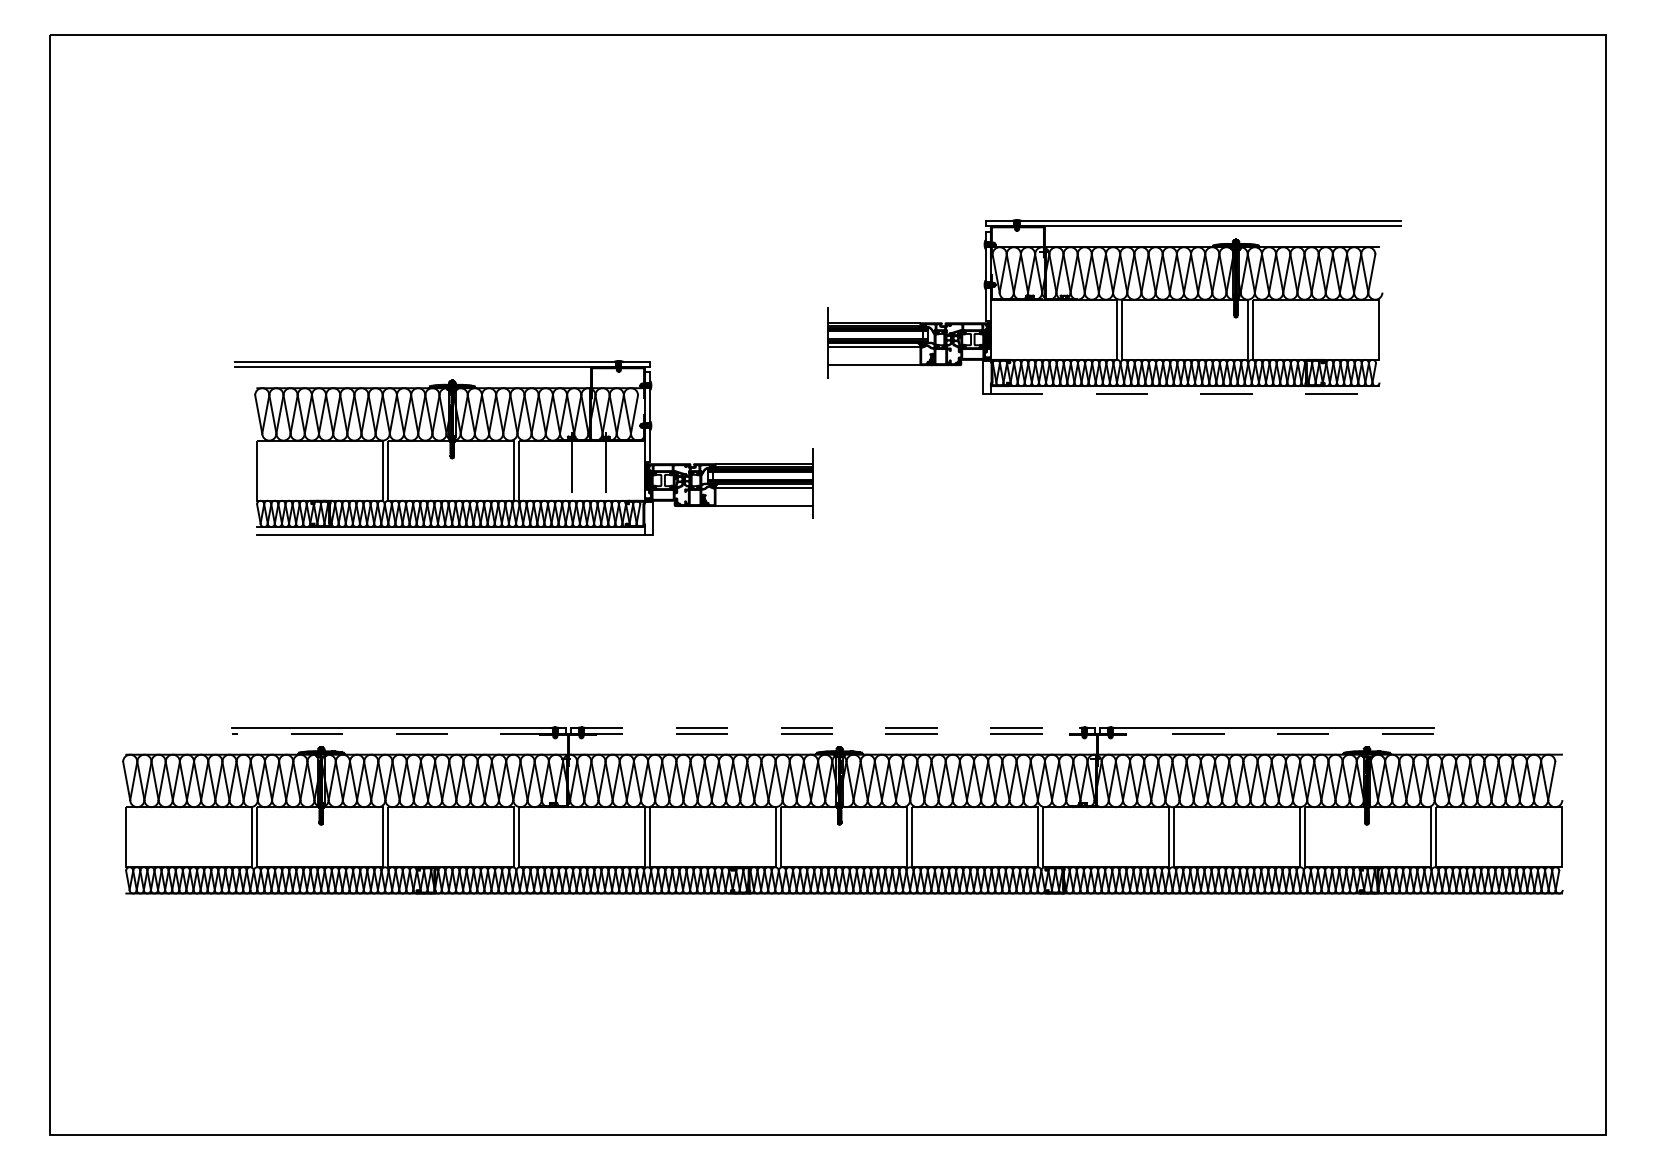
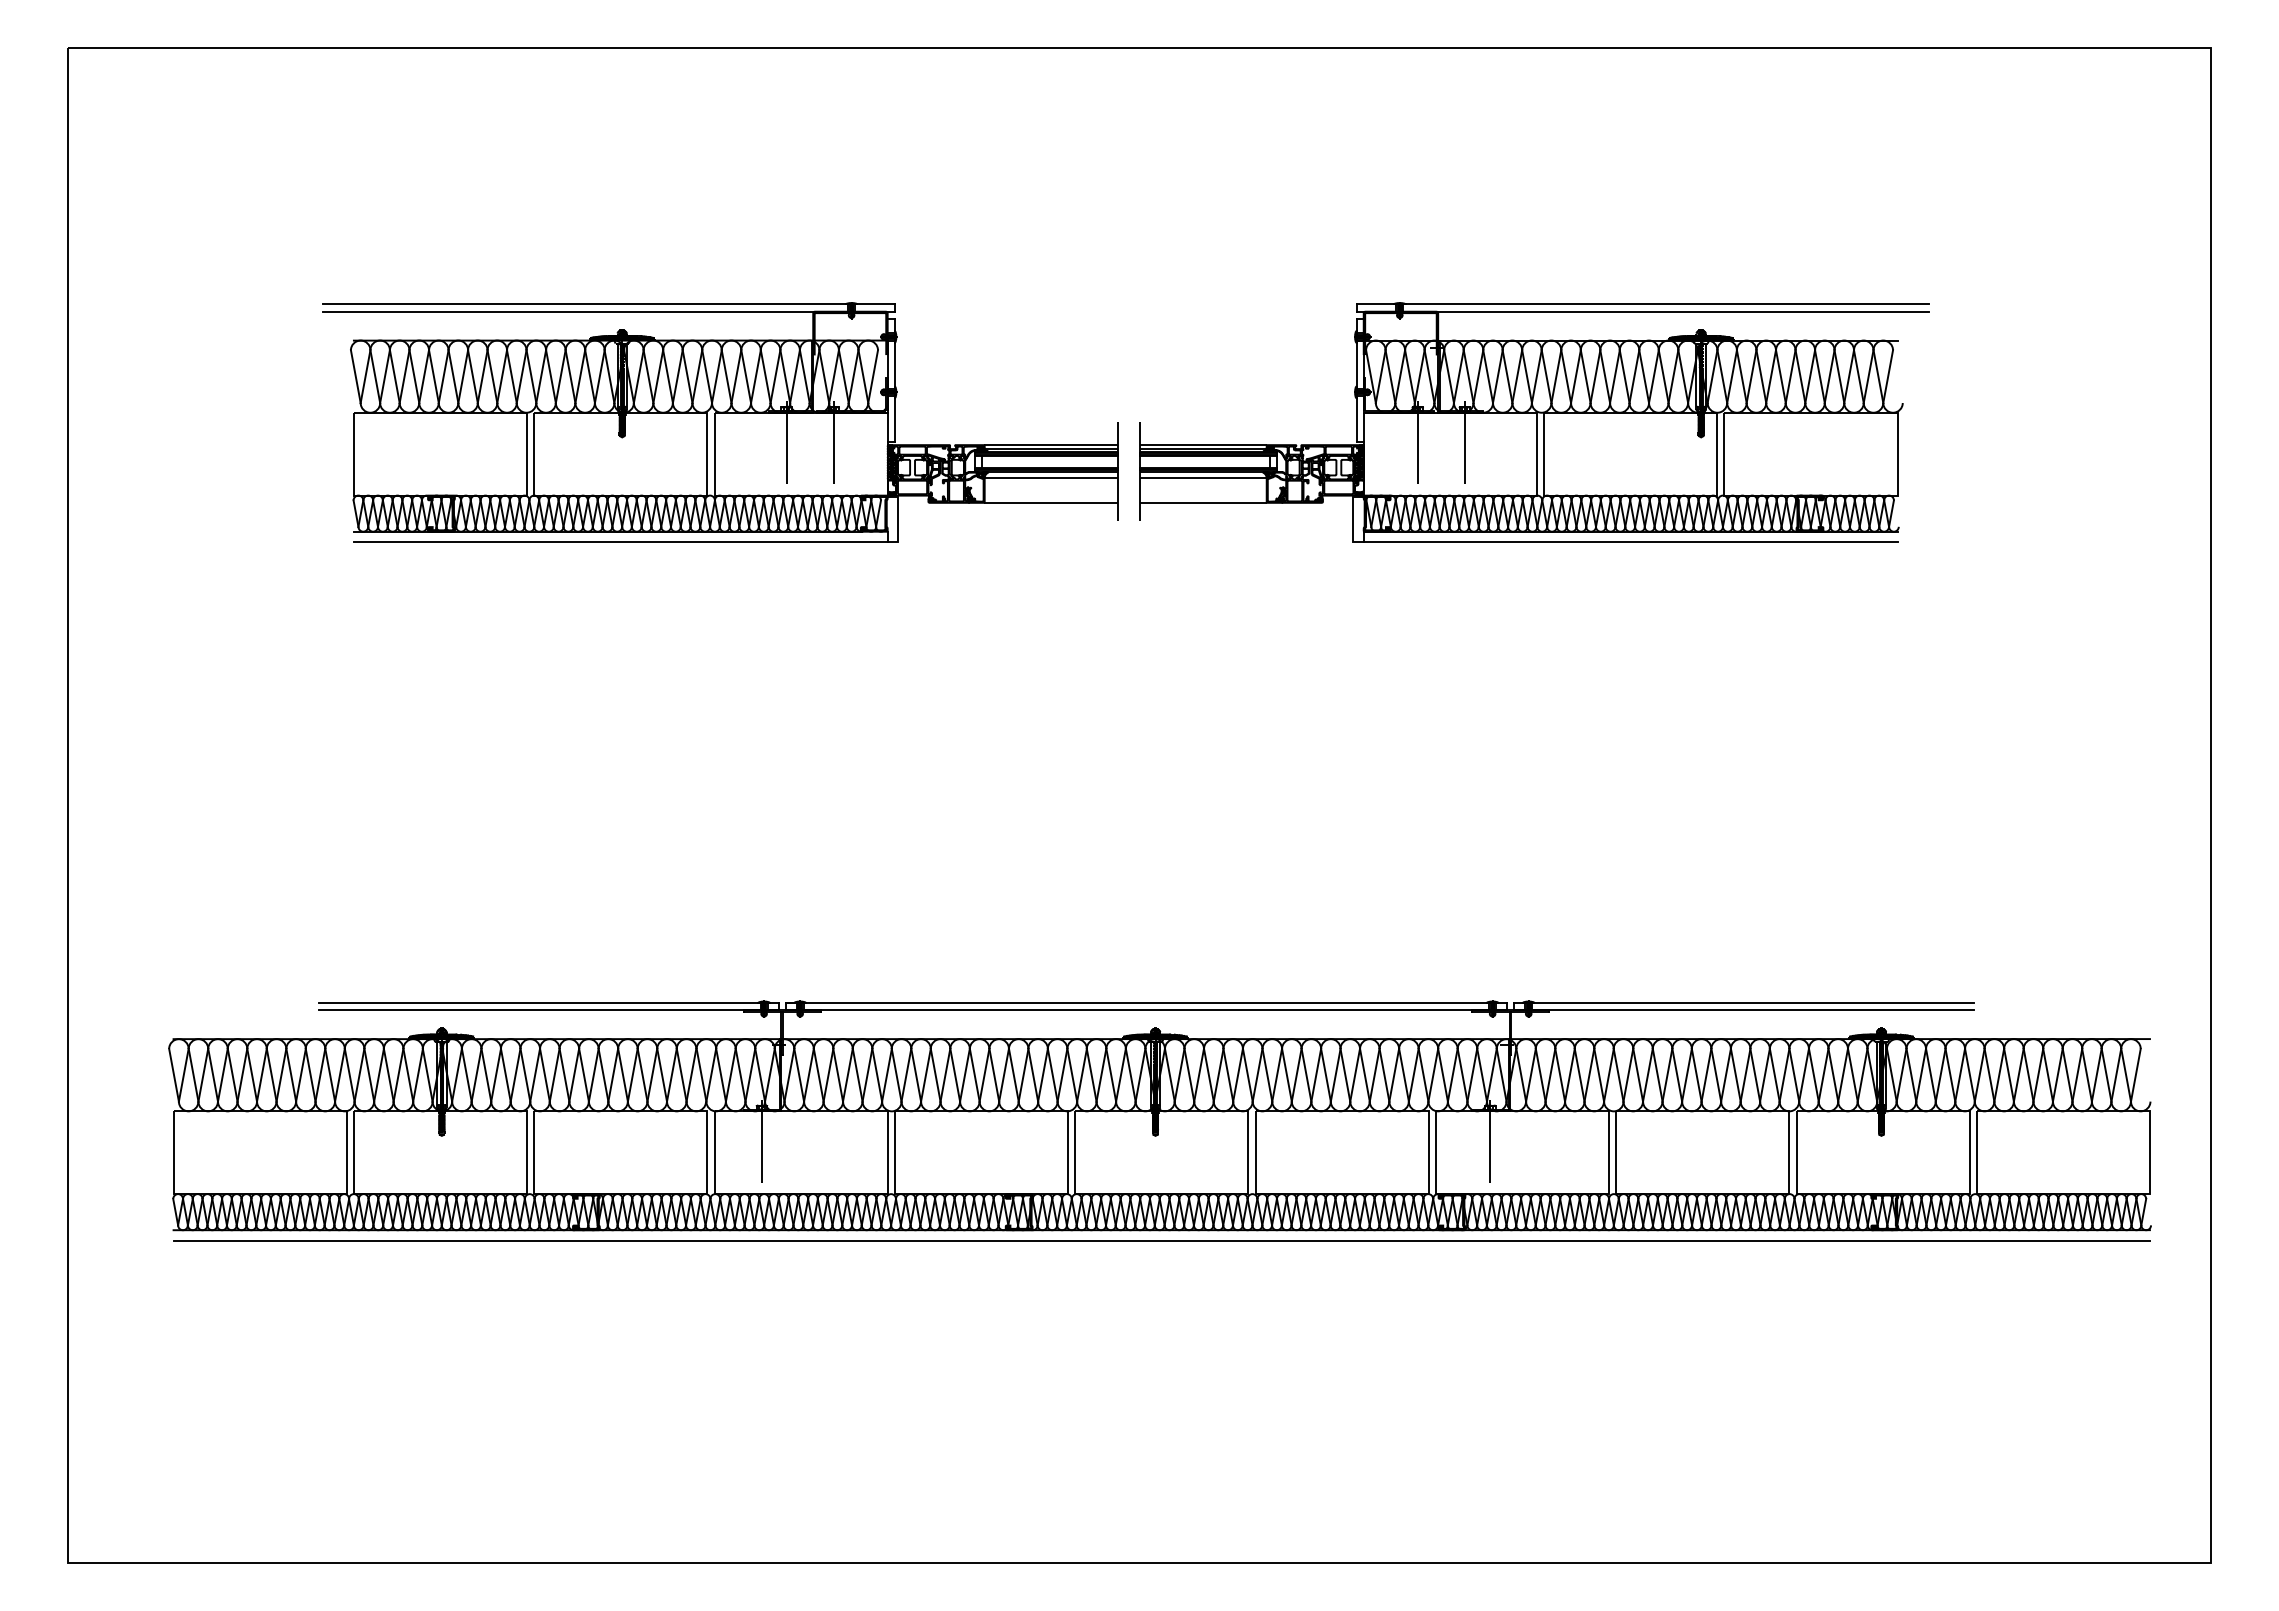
line: (1029, 321) -> (1417, 442), added
line: (1064, 321) -> (1464, 442), added
line: (1184, 393) -> (1630, 542), dashed -> solid
part: (523, 447) -> (720, 422), moved
line: (826, 728) -> (1137, 1003), dashed -> solid
line: (392, 733) -> (539, 1010), dashed -> solid
line: (826, 733) -> (1137, 1010), dashed -> solid
line: (1274, 733) -> (1753, 1010), dashed -> solid
line: (553, 828) -> (761, 1140), added
line: (1082, 828) -> (1490, 1140), added
line: (843, 900) -> (1161, 1240), added

